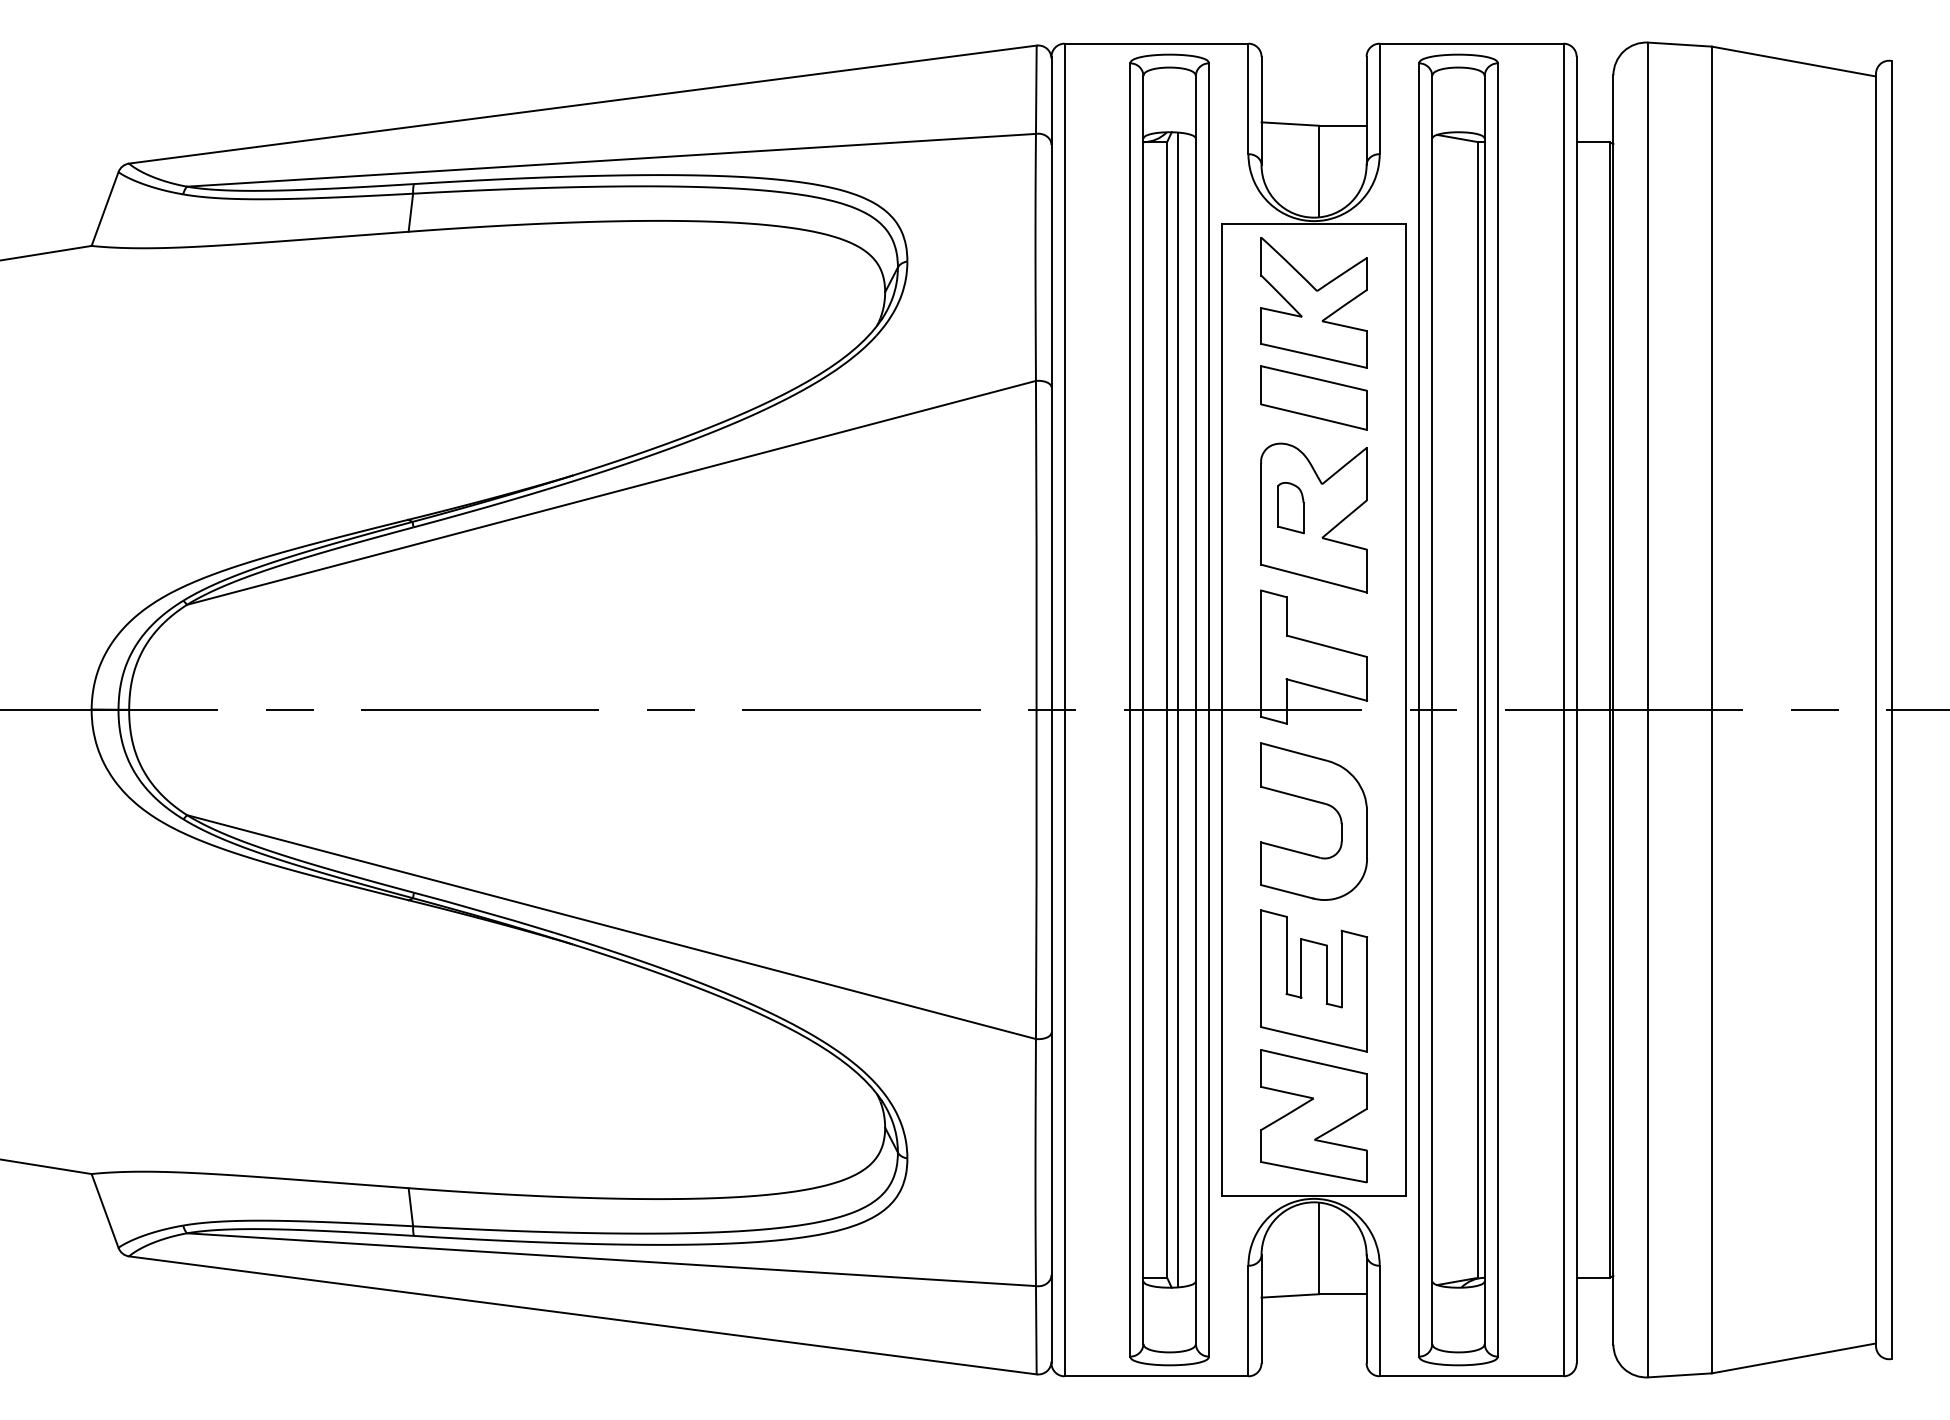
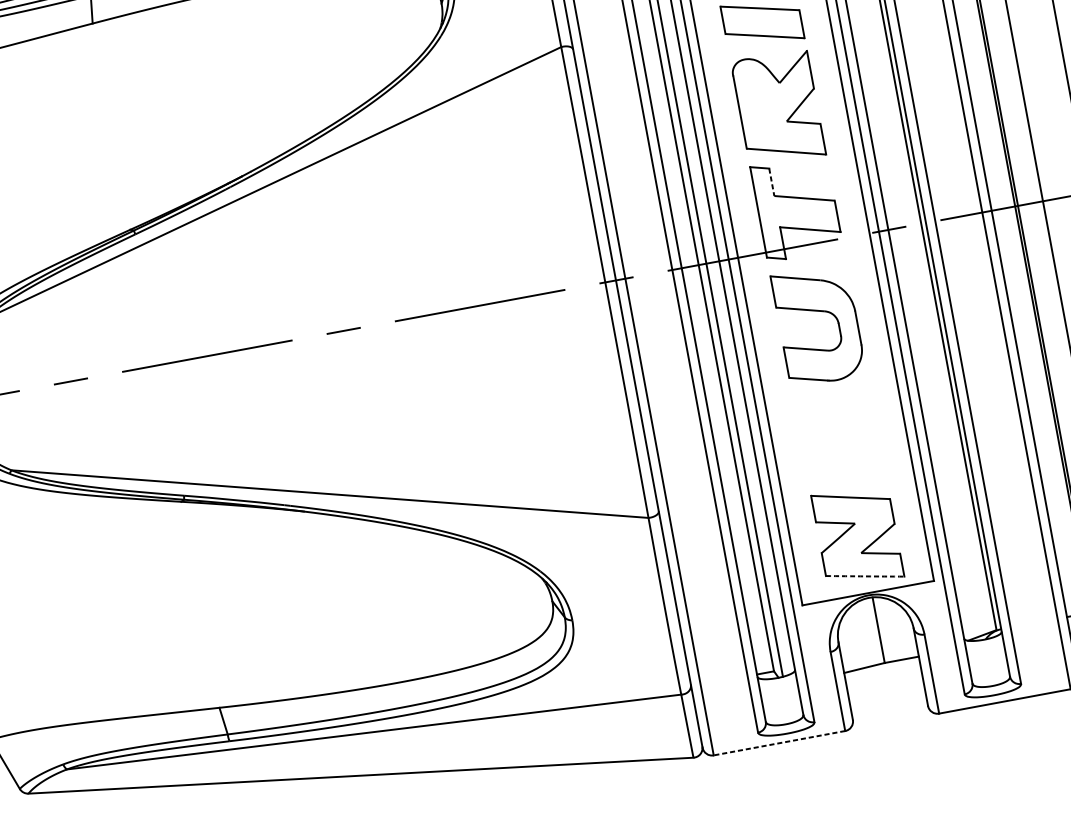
part: (1290, 508) -> (760, 104), removed
line: (1286, 616) -> (771, 182), solid -> dashed
part: (1313, 980) -> (839, 439), removed
arc: (1314, 1172) -> (865, 576), solid -> dashed
line: (1156, 1376) -> (779, 743), solid -> dashed

